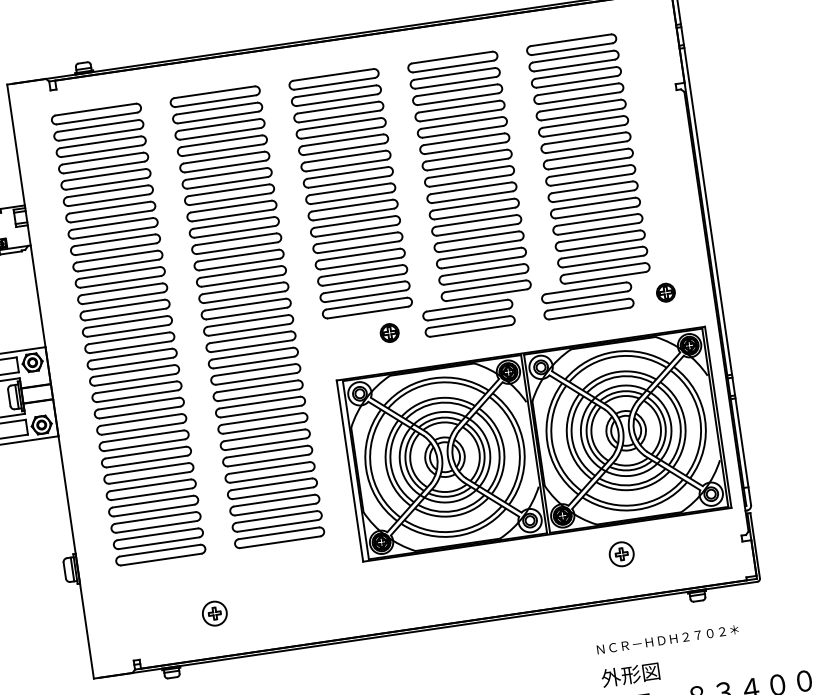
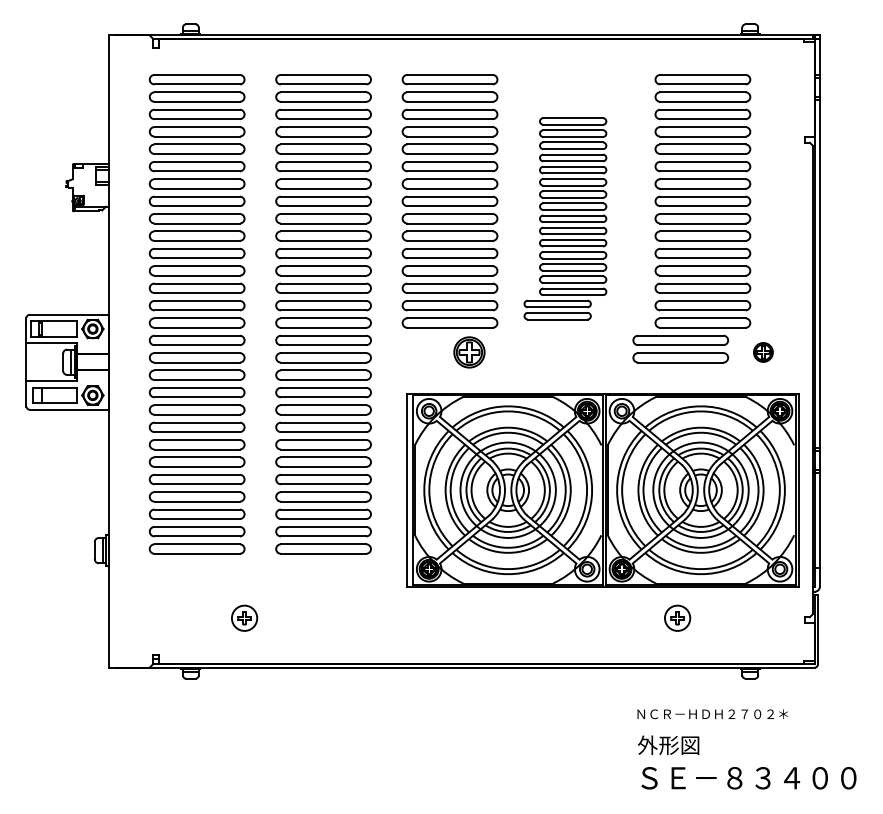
part: (461, 193) -> (565, 218), size x0.7
part: (389, 333) -> (469, 352), size x1.6

